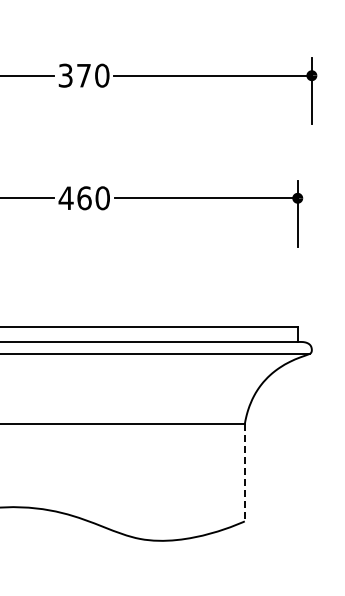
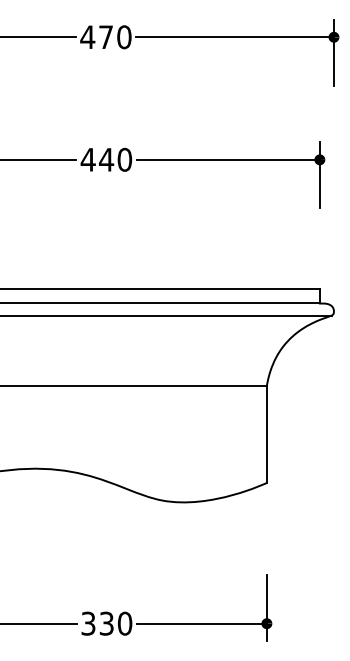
text: (65, 75) -> (87, 37), 370 -> 470
text: (84, 197) -> (106, 159), 460 -> 440
line: (244, 472) -> (266, 434), dashed -> solid

